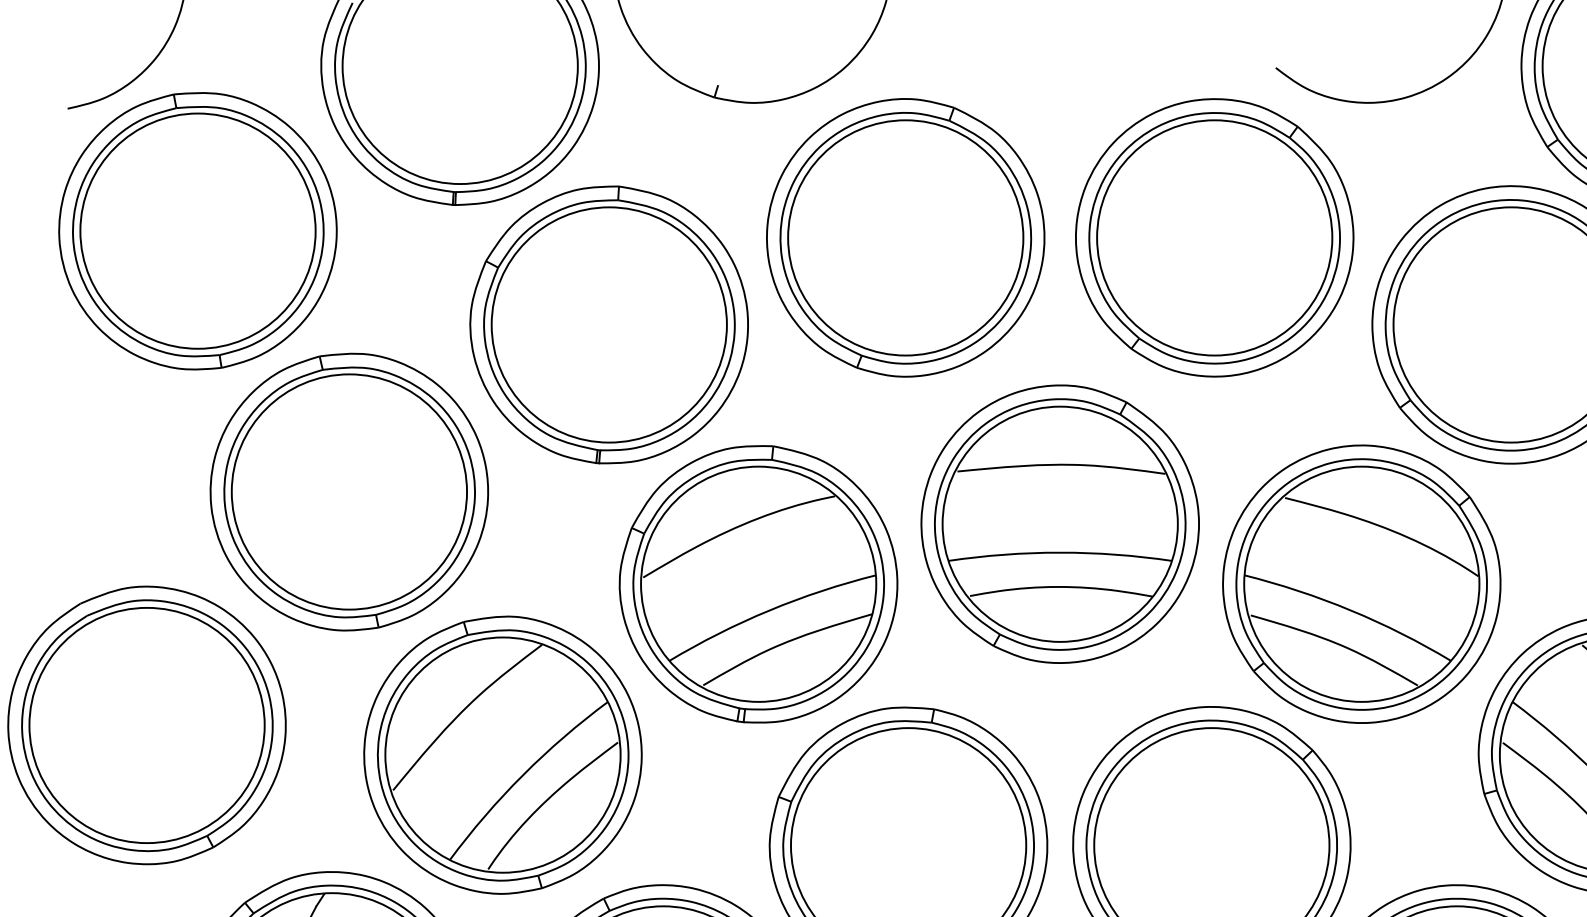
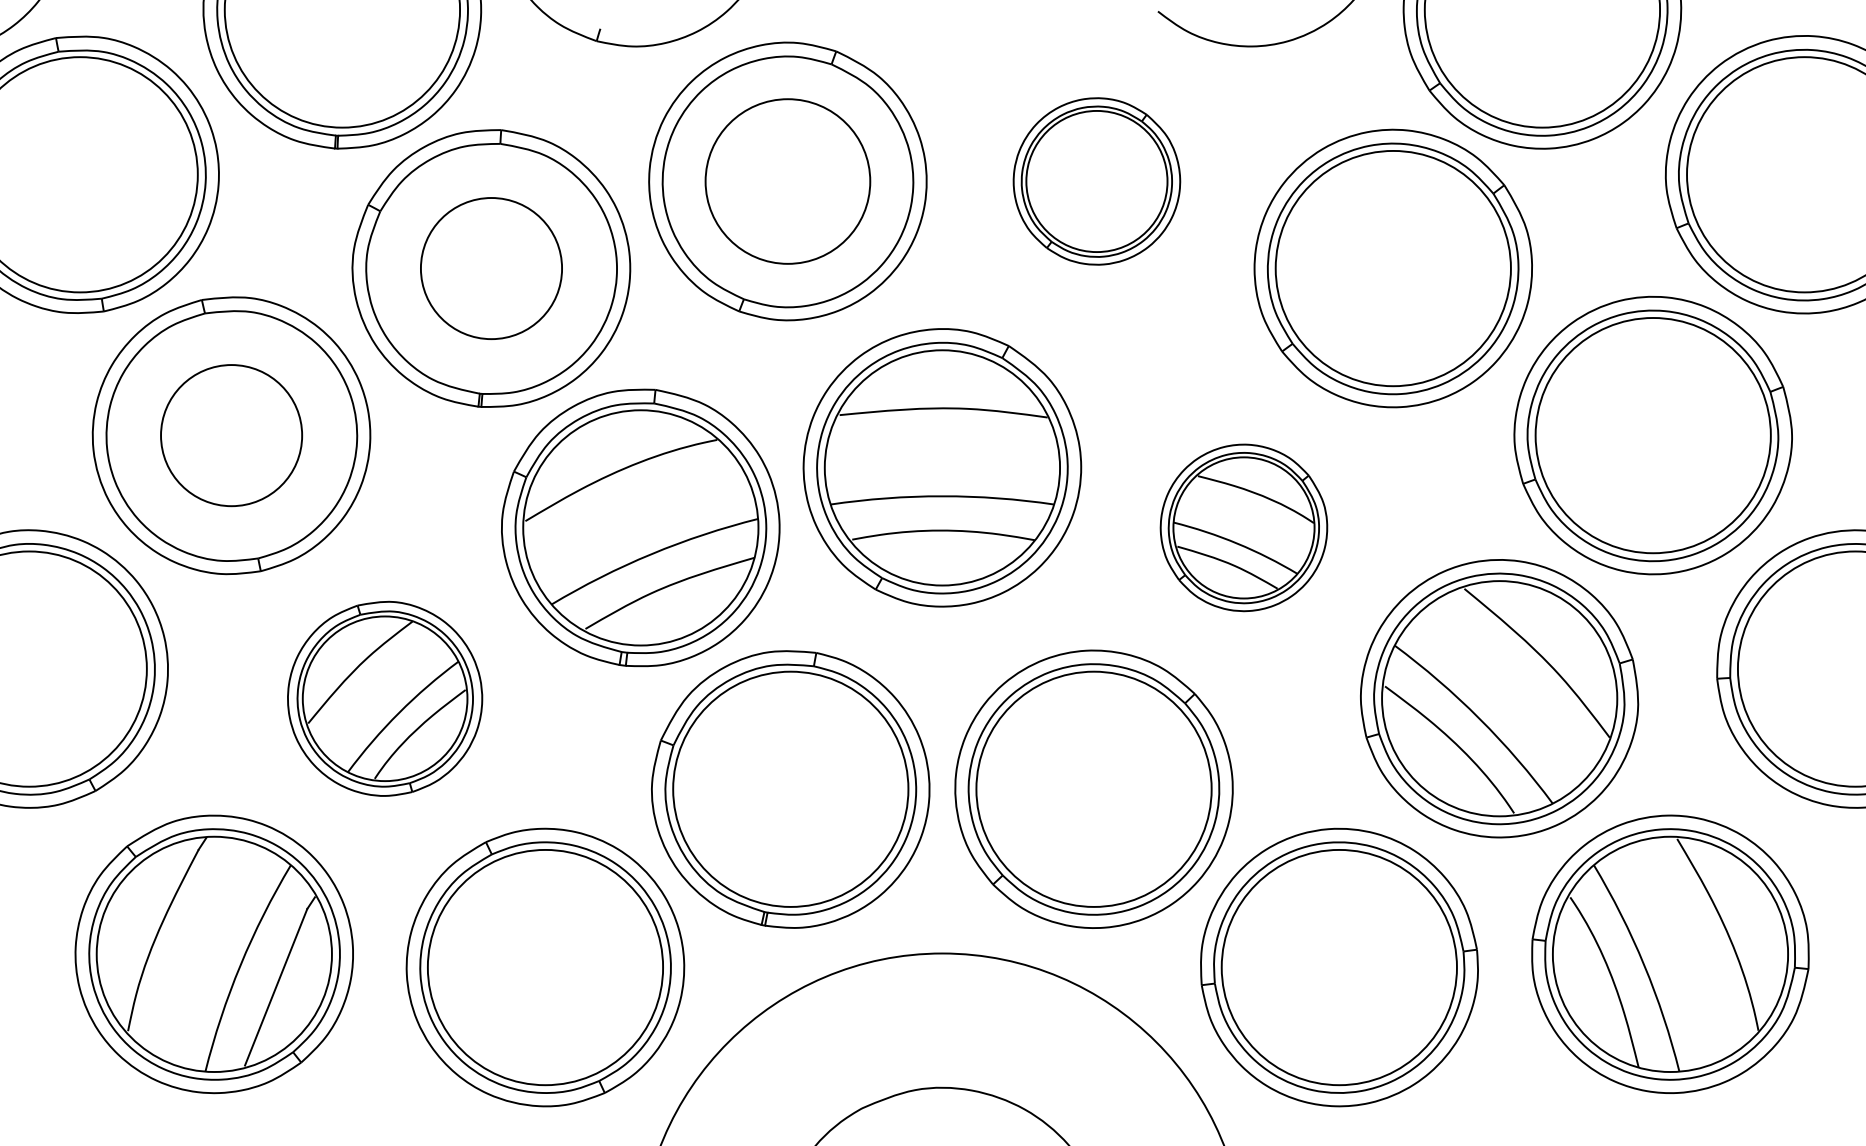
circle: (905, 237) -> (787, 181), size x0.7
part: (1214, 237) -> (1096, 181), size x0.6
circle: (609, 324) -> (491, 268), size x0.6
circle: (349, 491) -> (231, 435), size x0.6
part: (1361, 583) -> (1243, 527), size x0.6
part: (502, 754) -> (384, 698), size x0.7

